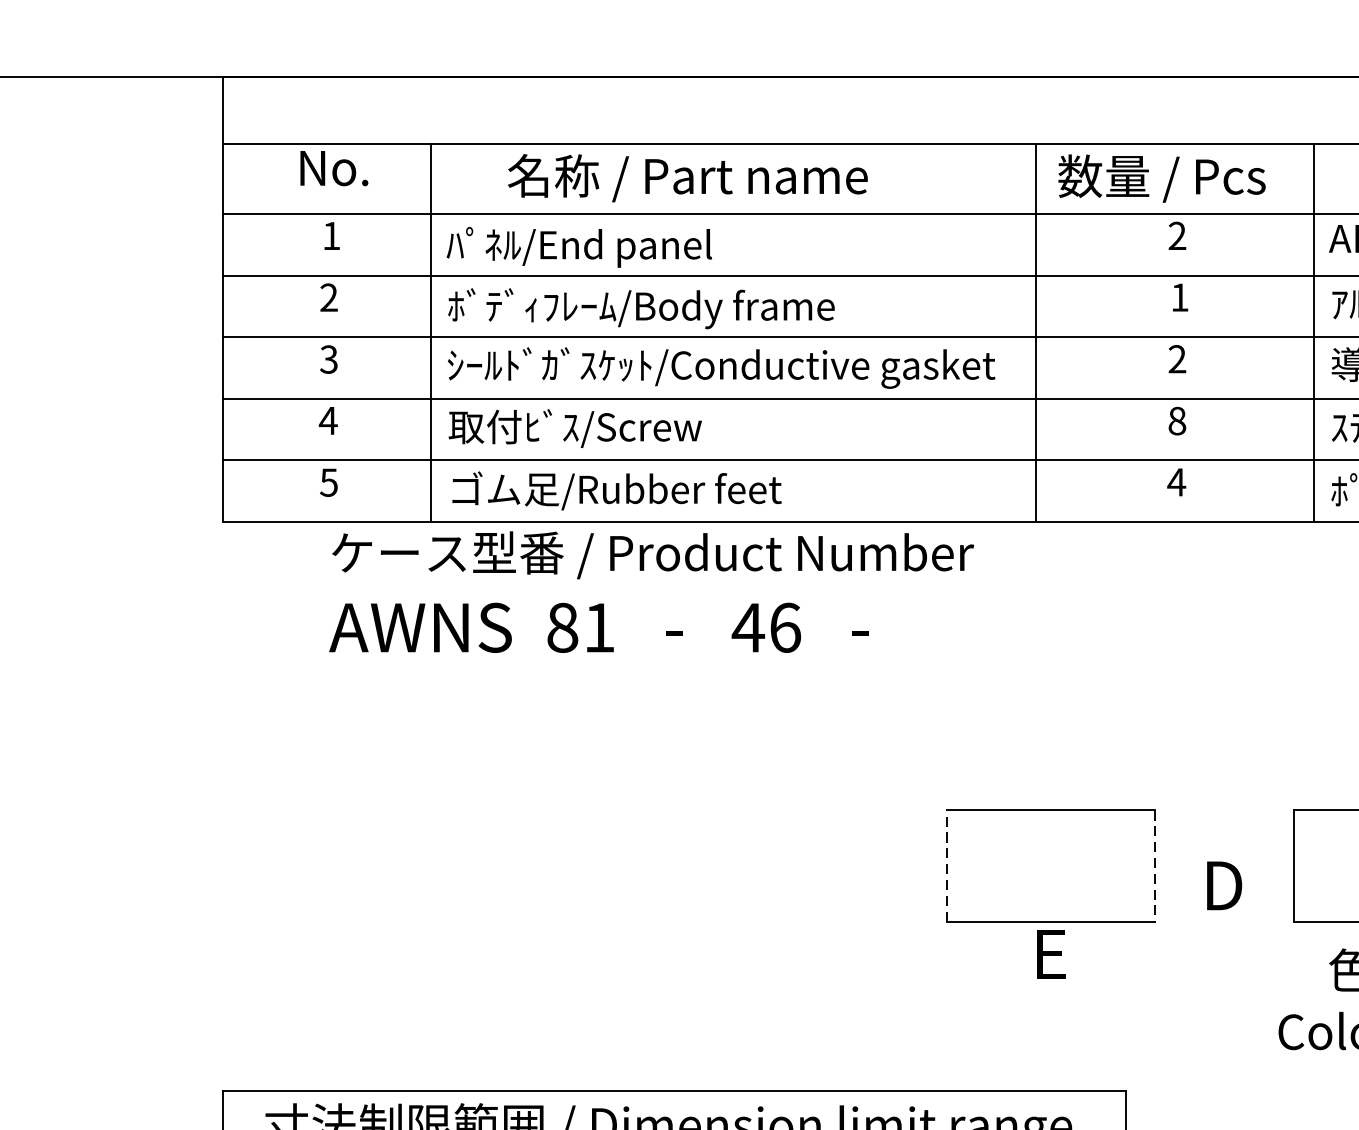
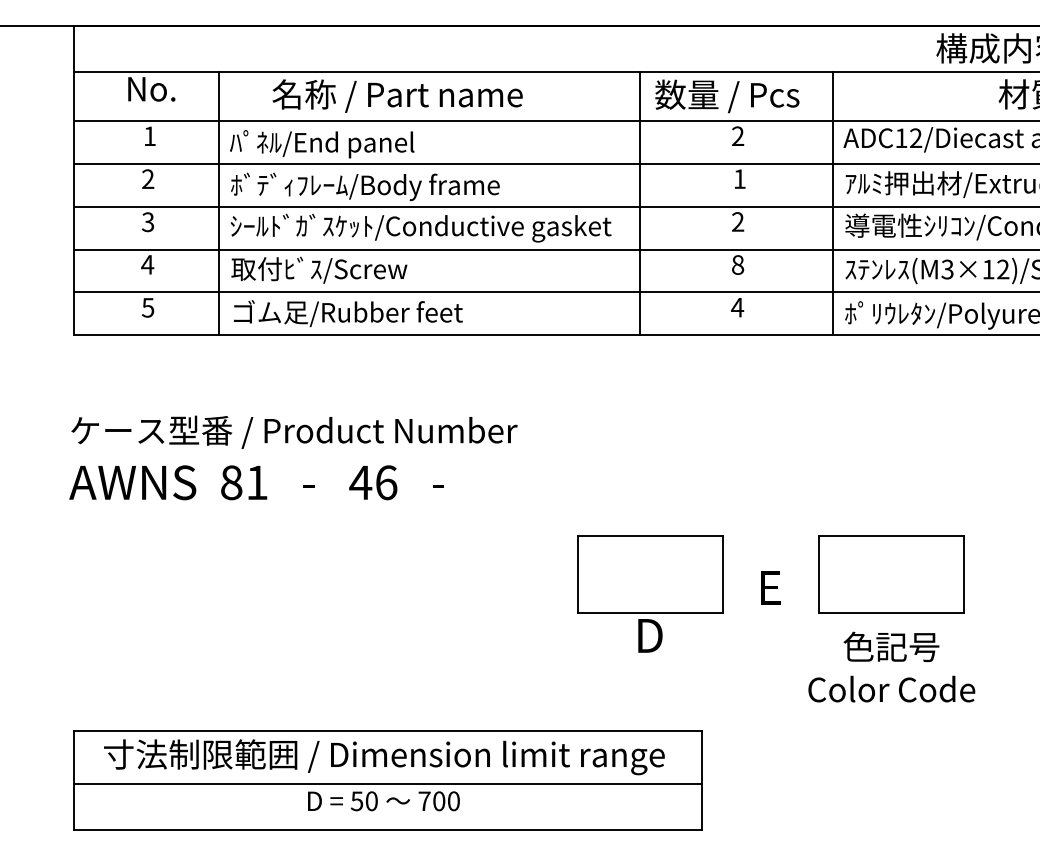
text: (651, 591) -> (293, 457), moved
line: (946, 866) -> (577, 574), dashed -> solid
line: (1155, 866) -> (722, 574), dashed -> solid
text: (1224, 886) -> (770, 588), D -> E
text: (1051, 953) -> (650, 635), E -> D

